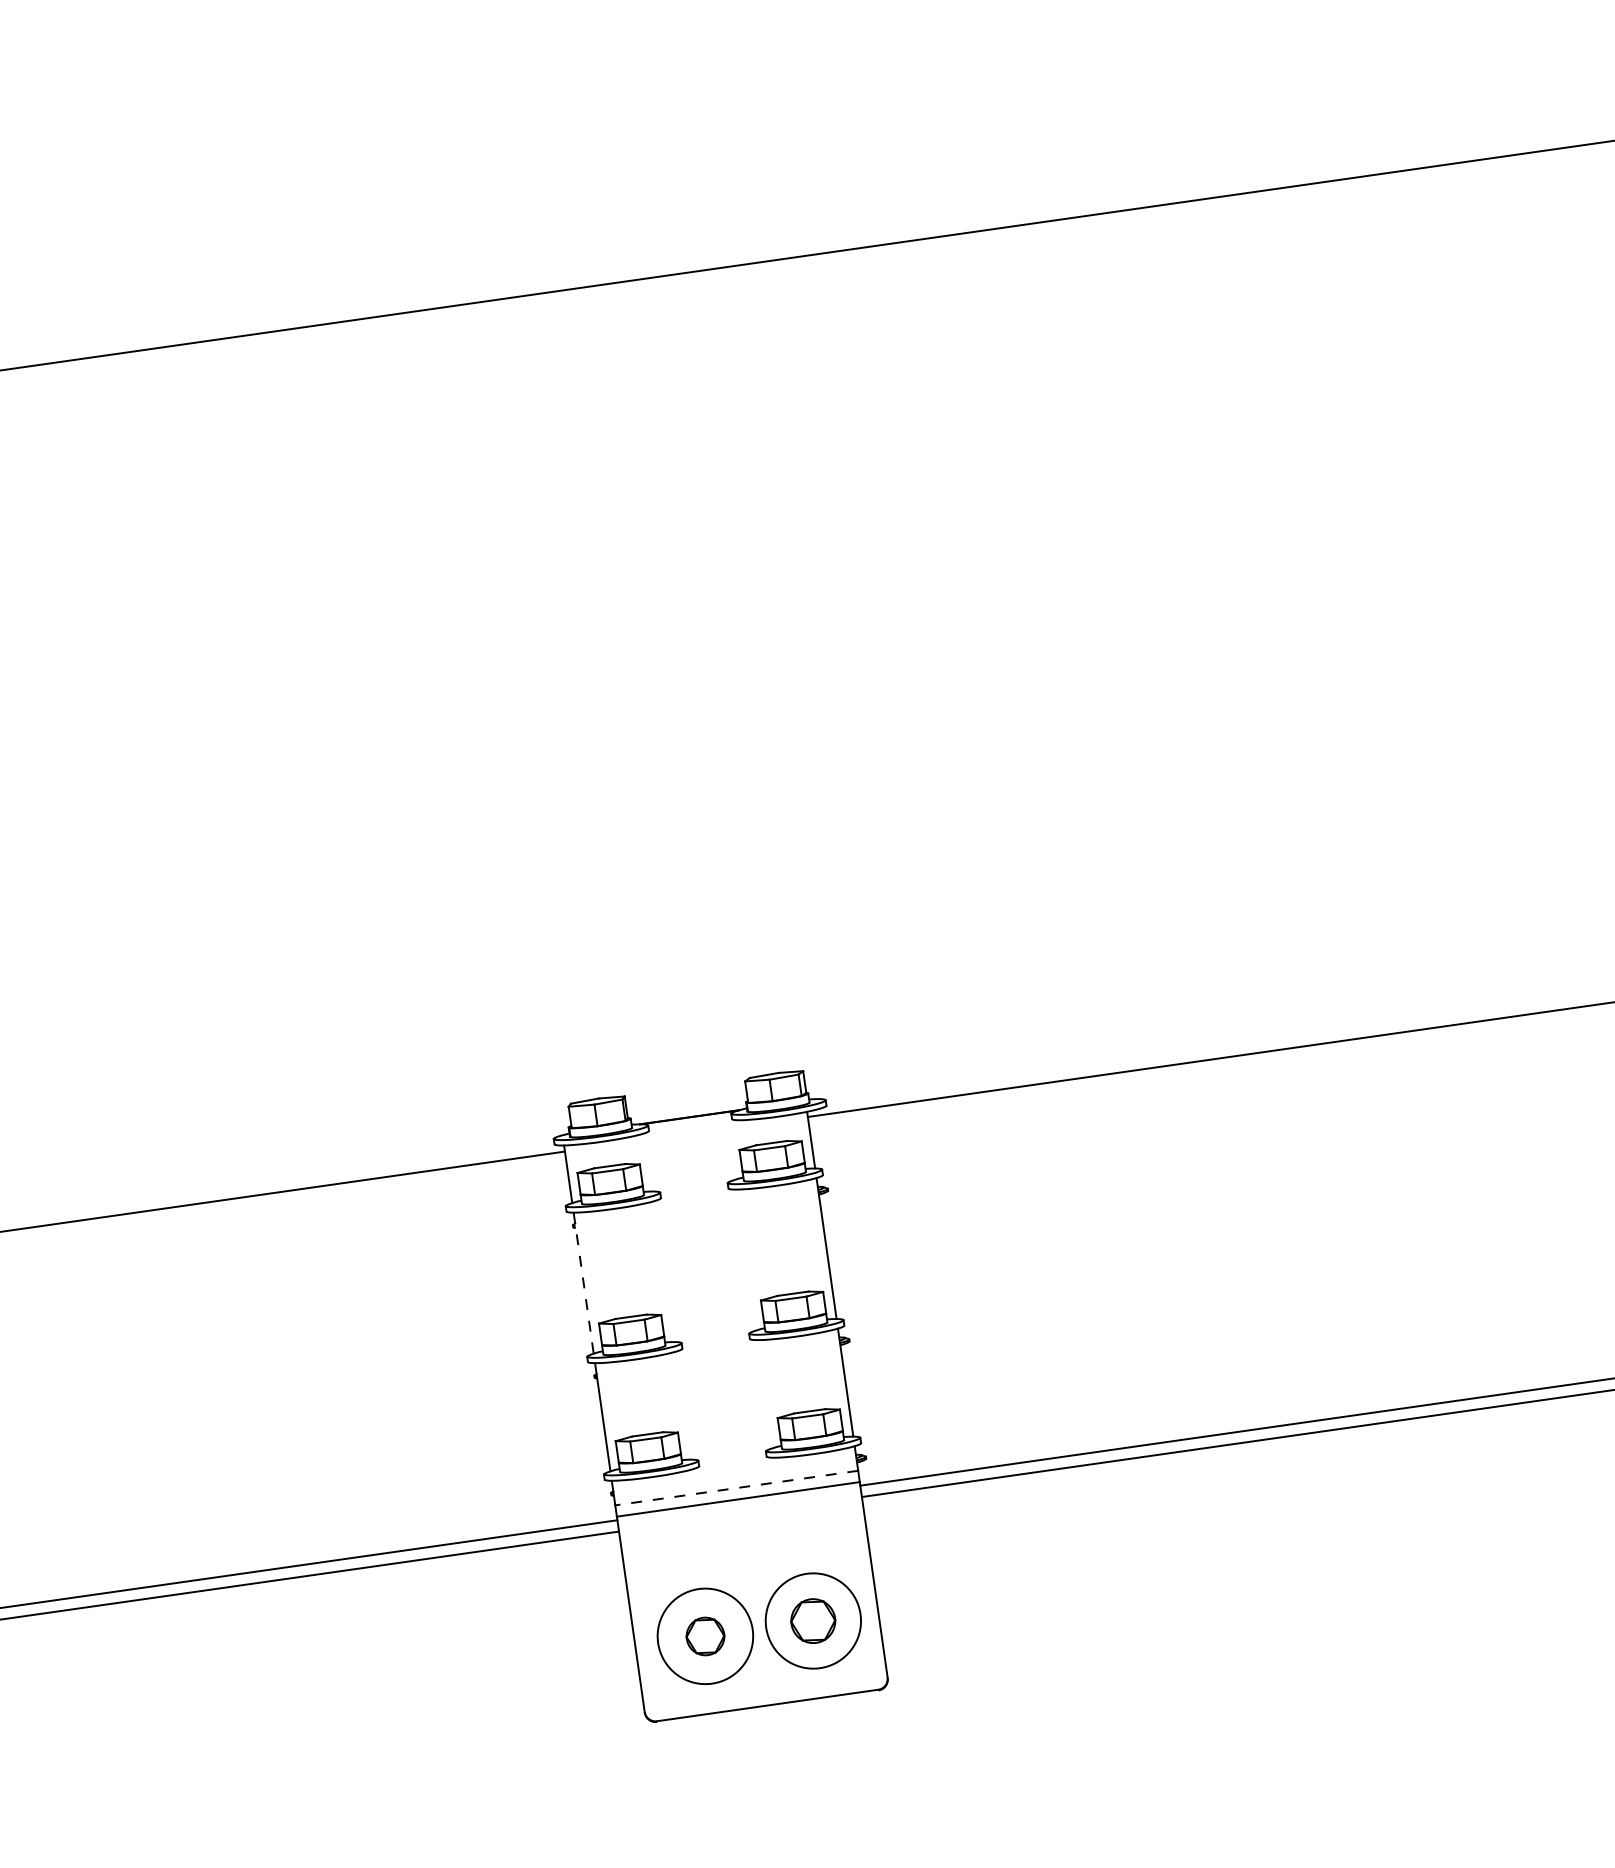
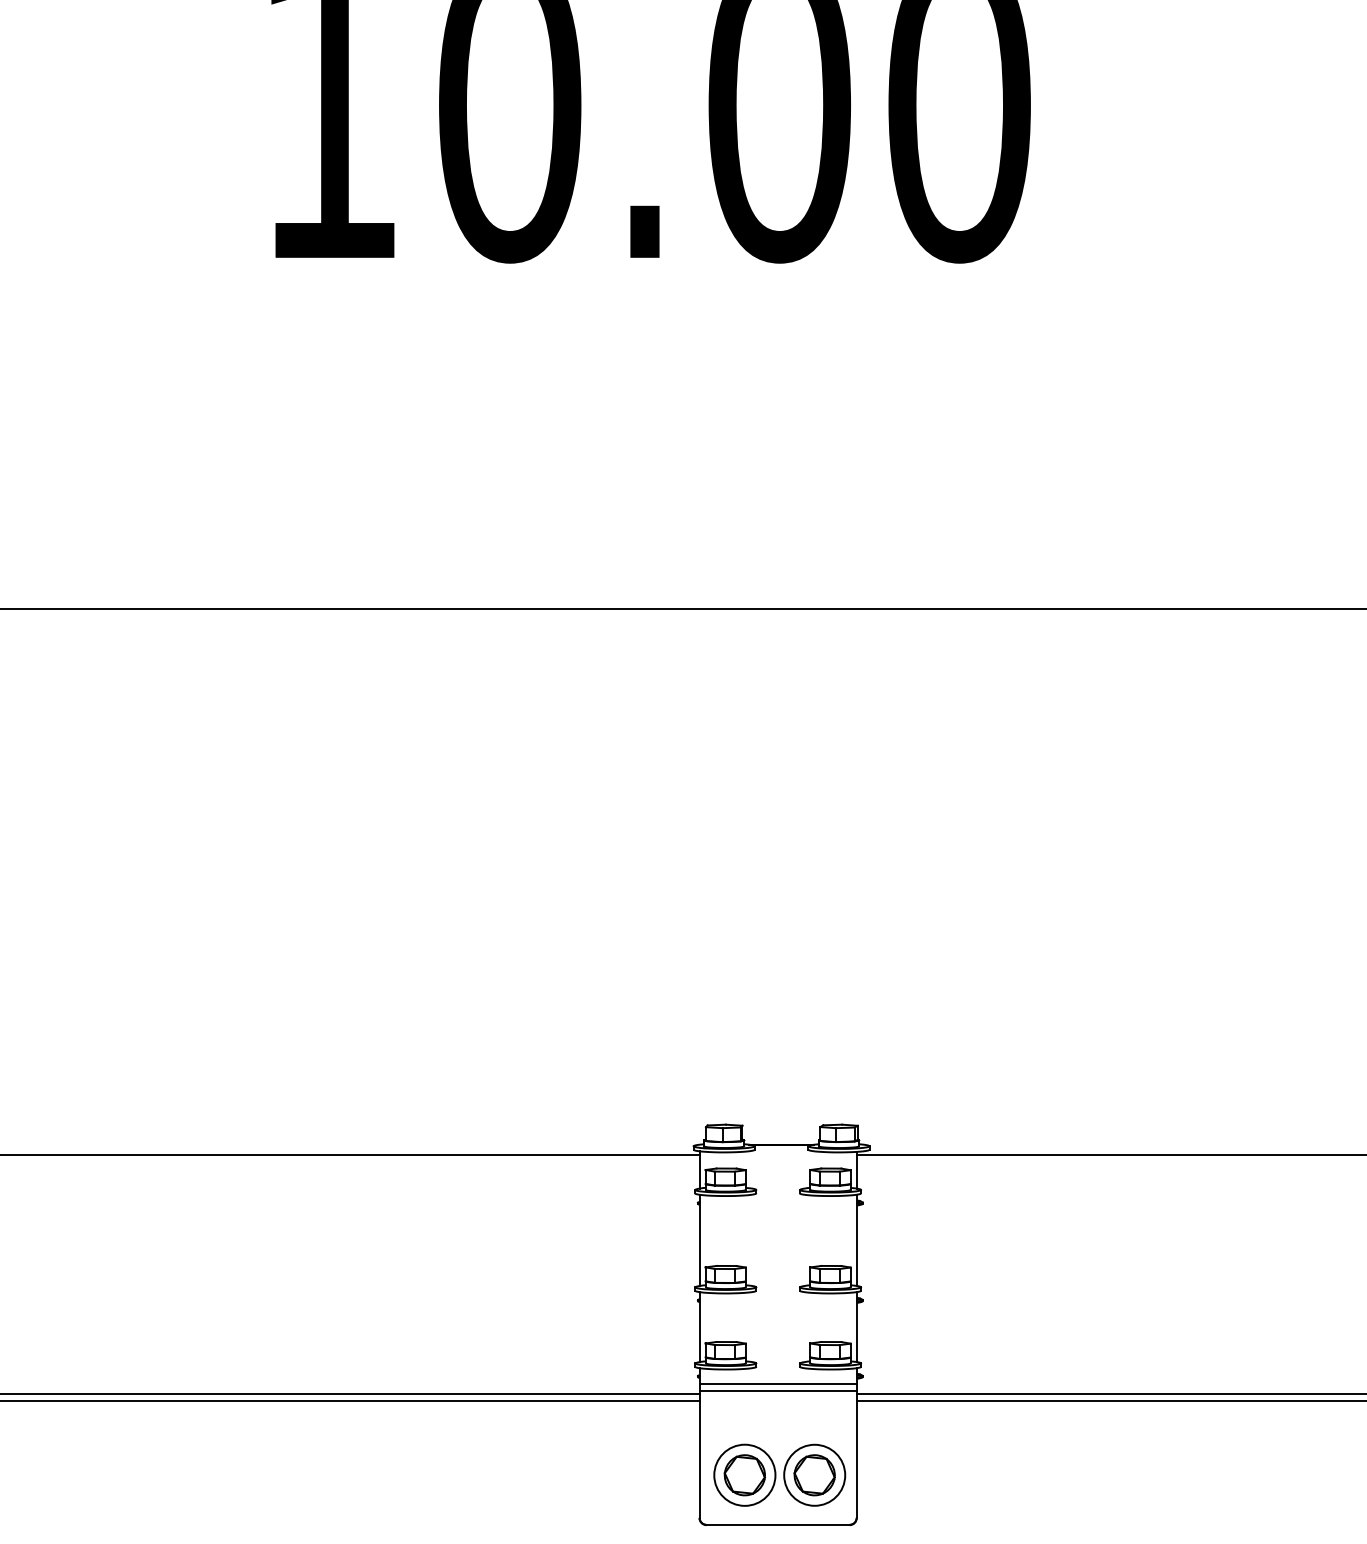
line: (583, 1283) -> (699, 1240), dashed -> solid
line: (737, 1488) -> (778, 1384), dashed -> solid
part: (813, 1621) -> (814, 1475), size x1.43
part: (704, 1636) -> (744, 1475), size x1.67

